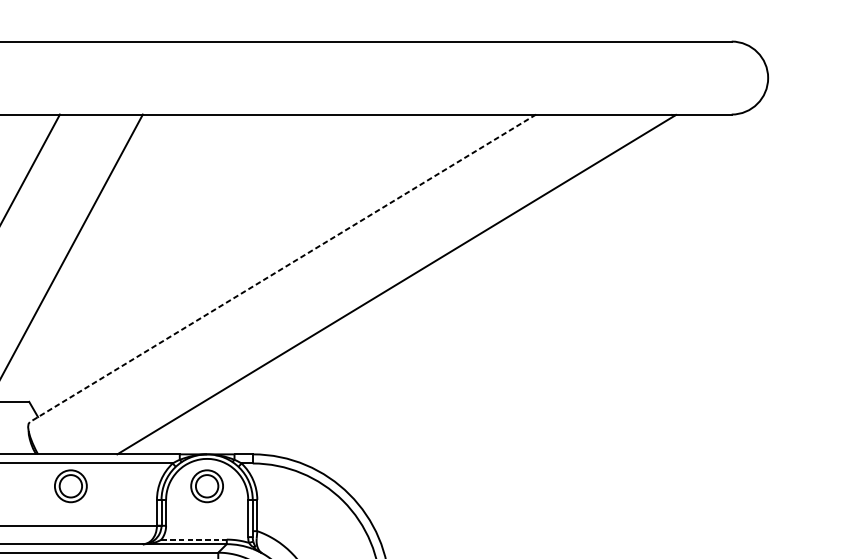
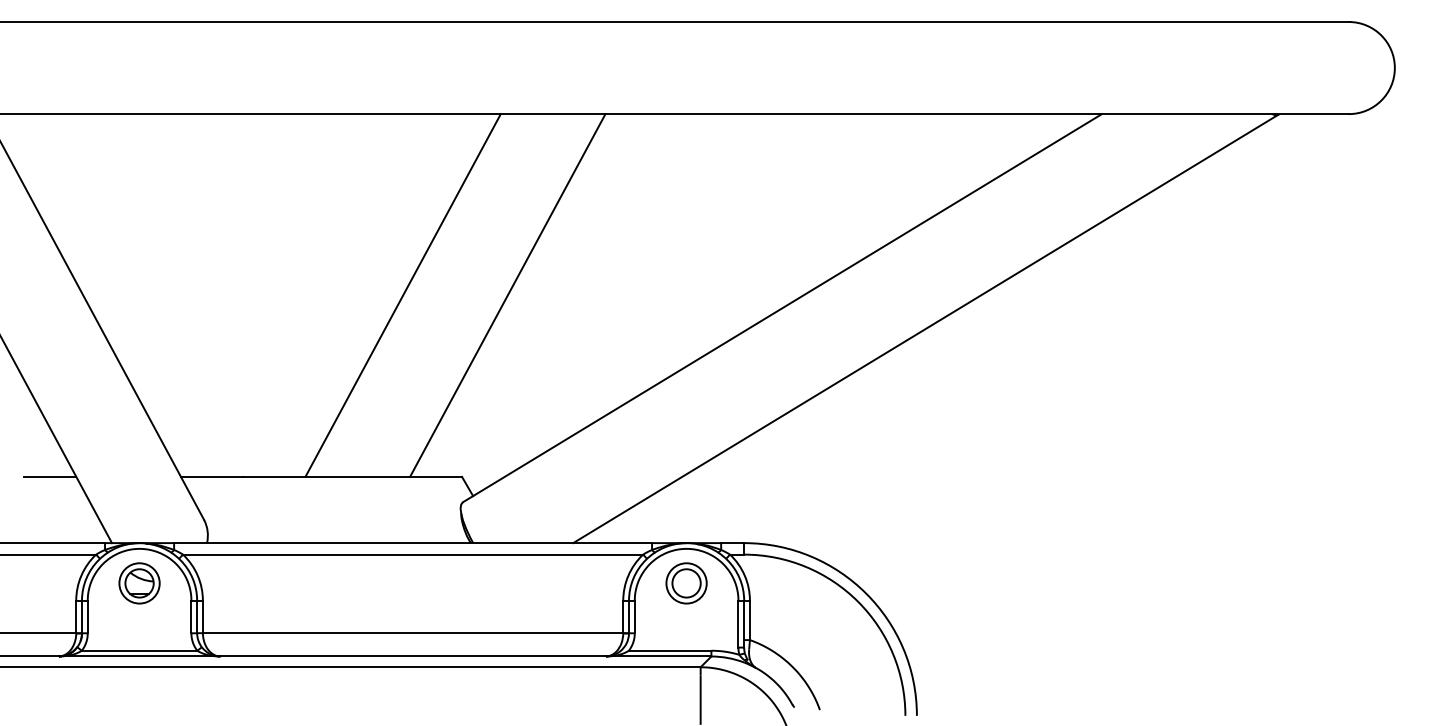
line: (283, 268) -> (782, 308), dashed -> solid
part: (70, 486) -> (514, 583), removed
line: (194, 539) -> (670, 650), dashed -> solid

